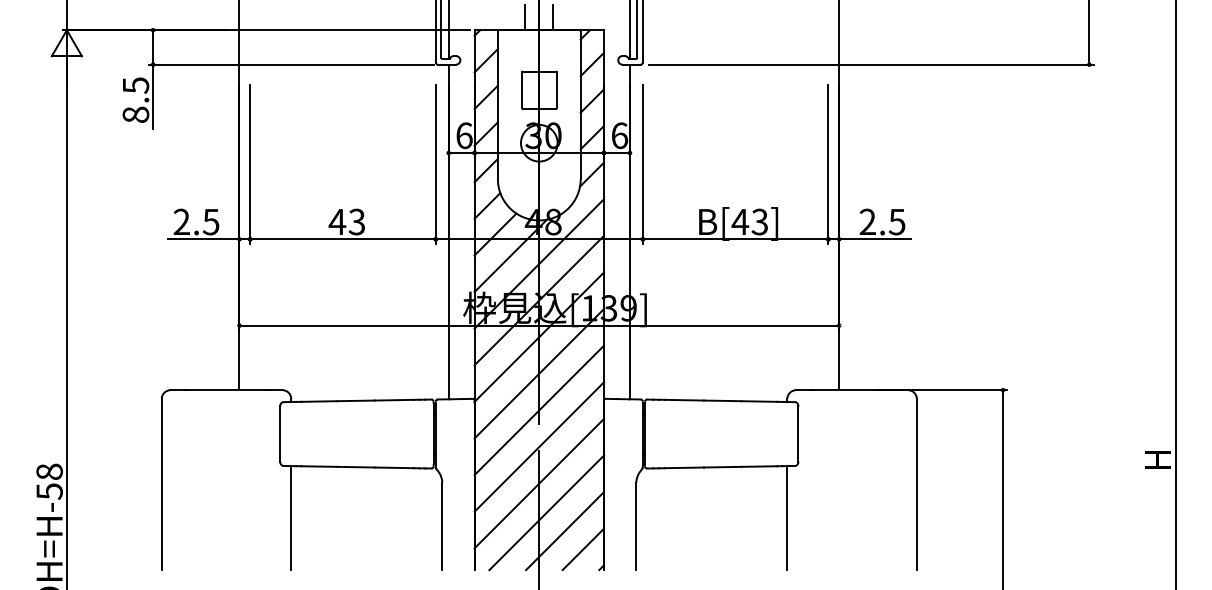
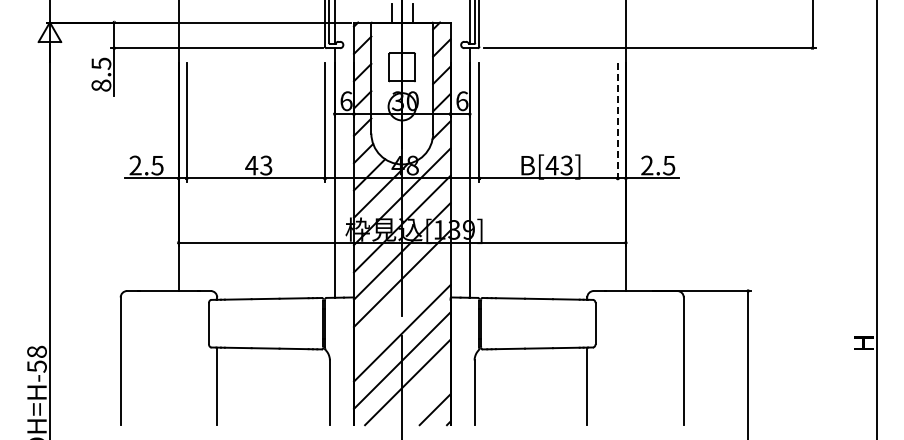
line: (827, 164) -> (617, 122), solid -> dashed
line: (539, 409) -> (402, 305), removed
line: (565, 531) -> (421, 396), removed

